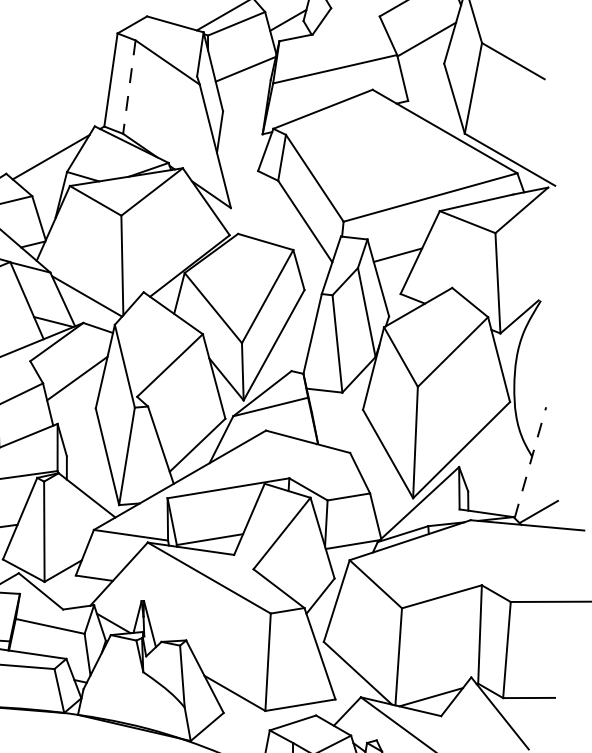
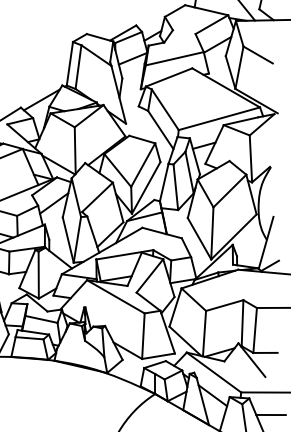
line: (129, 87) -> (78, 67), dashed -> solid
line: (531, 461) -> (266, 242), dashed -> solid

